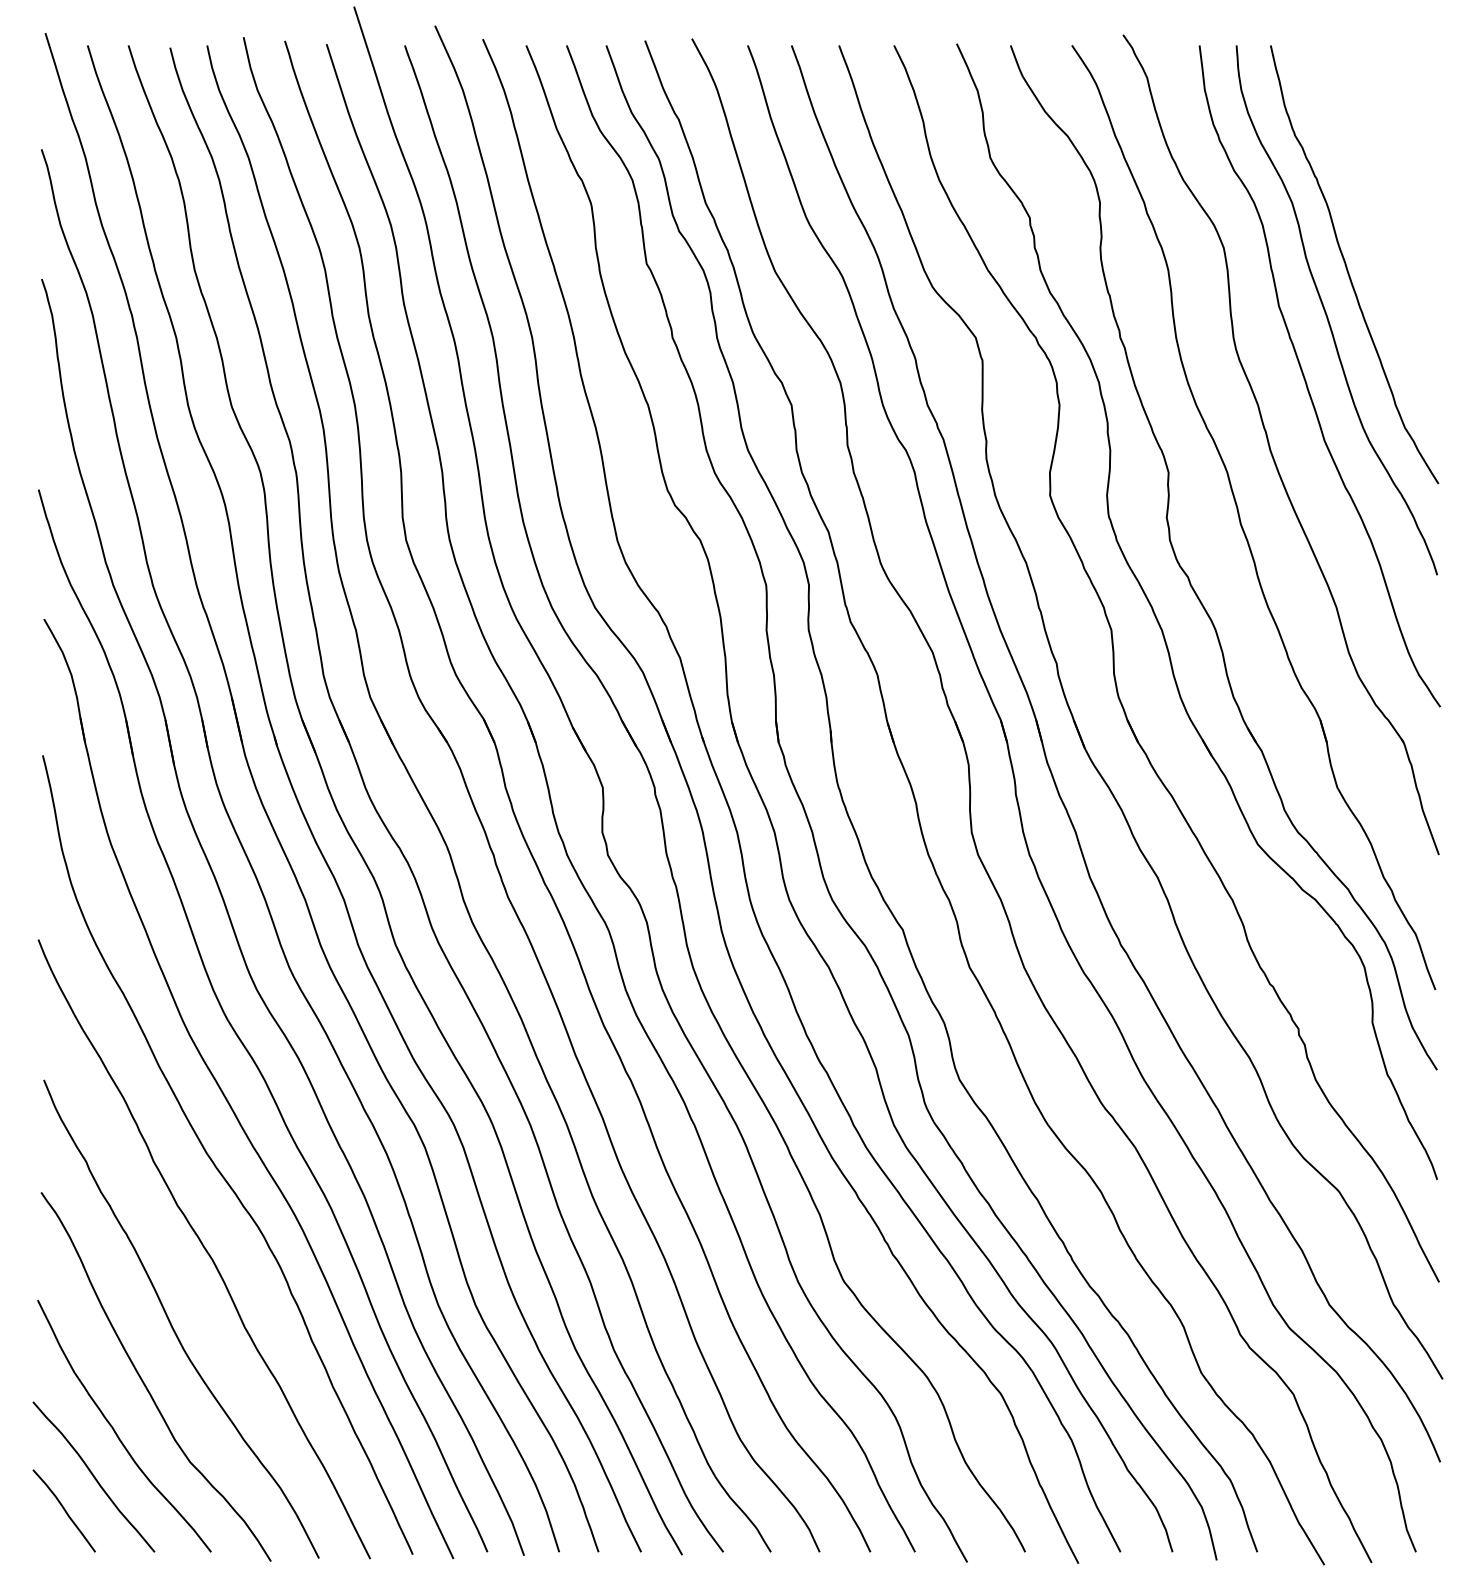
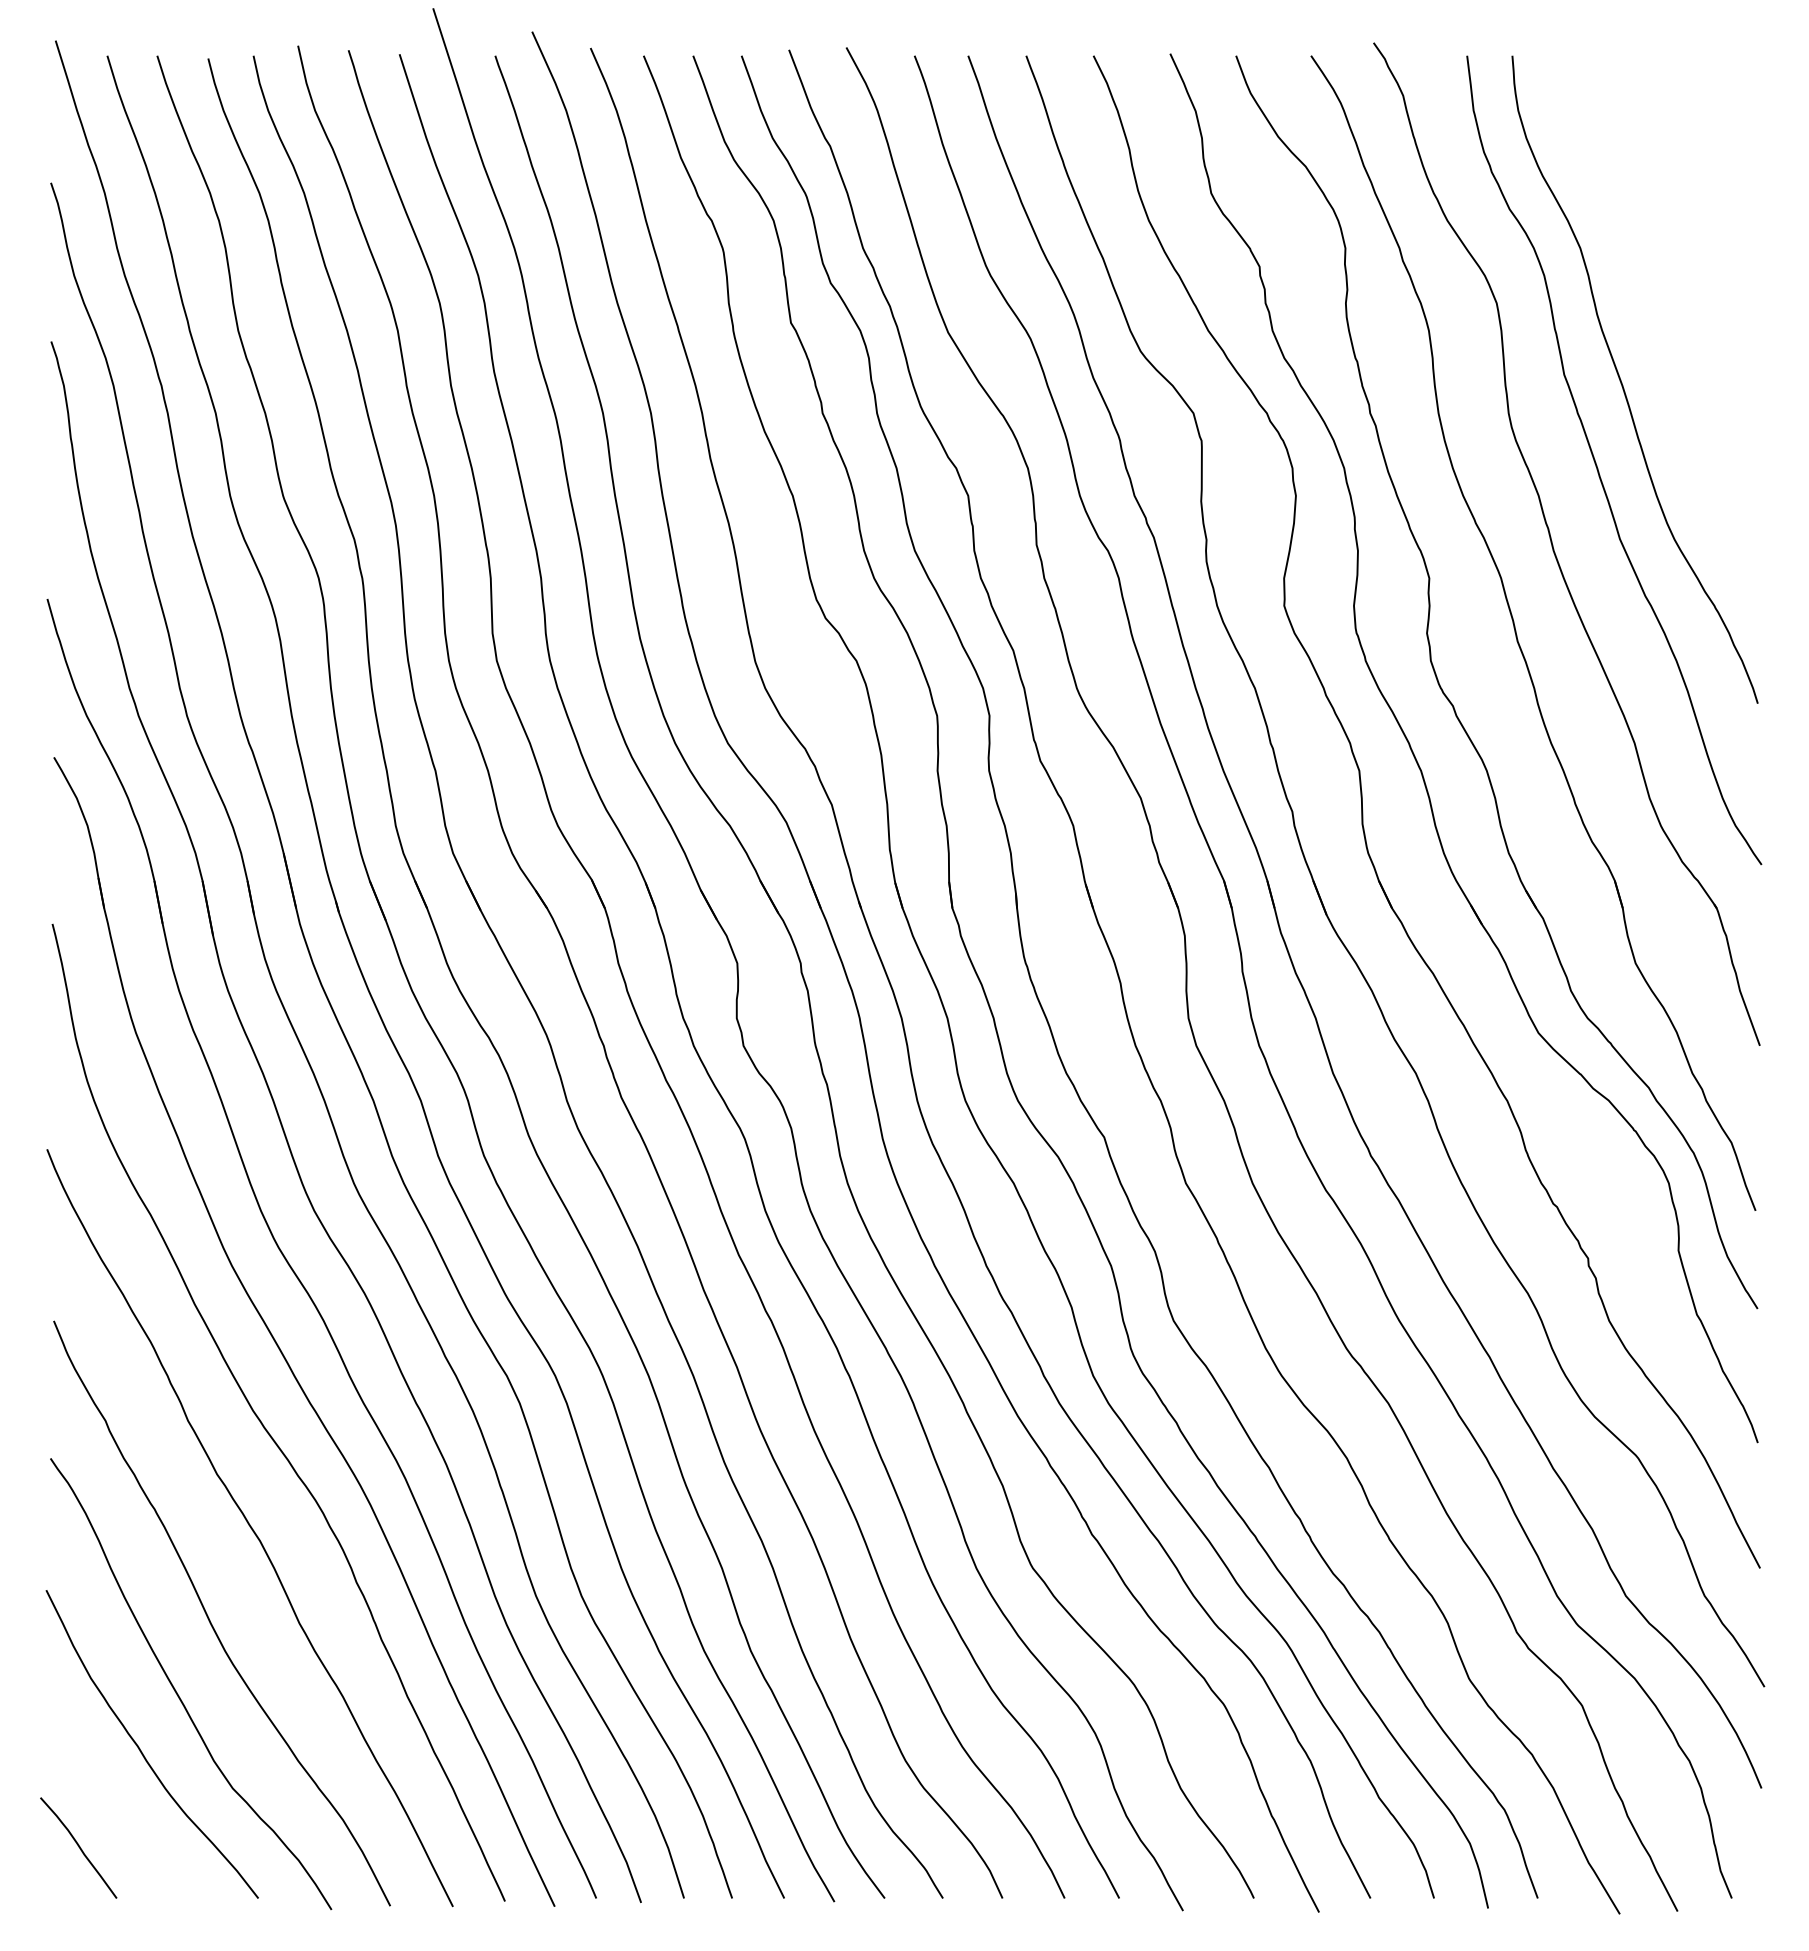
curve: (1347, 265) -> (1647, 325), removed
curve: (93, 1477) -> (114, 1806), removed

